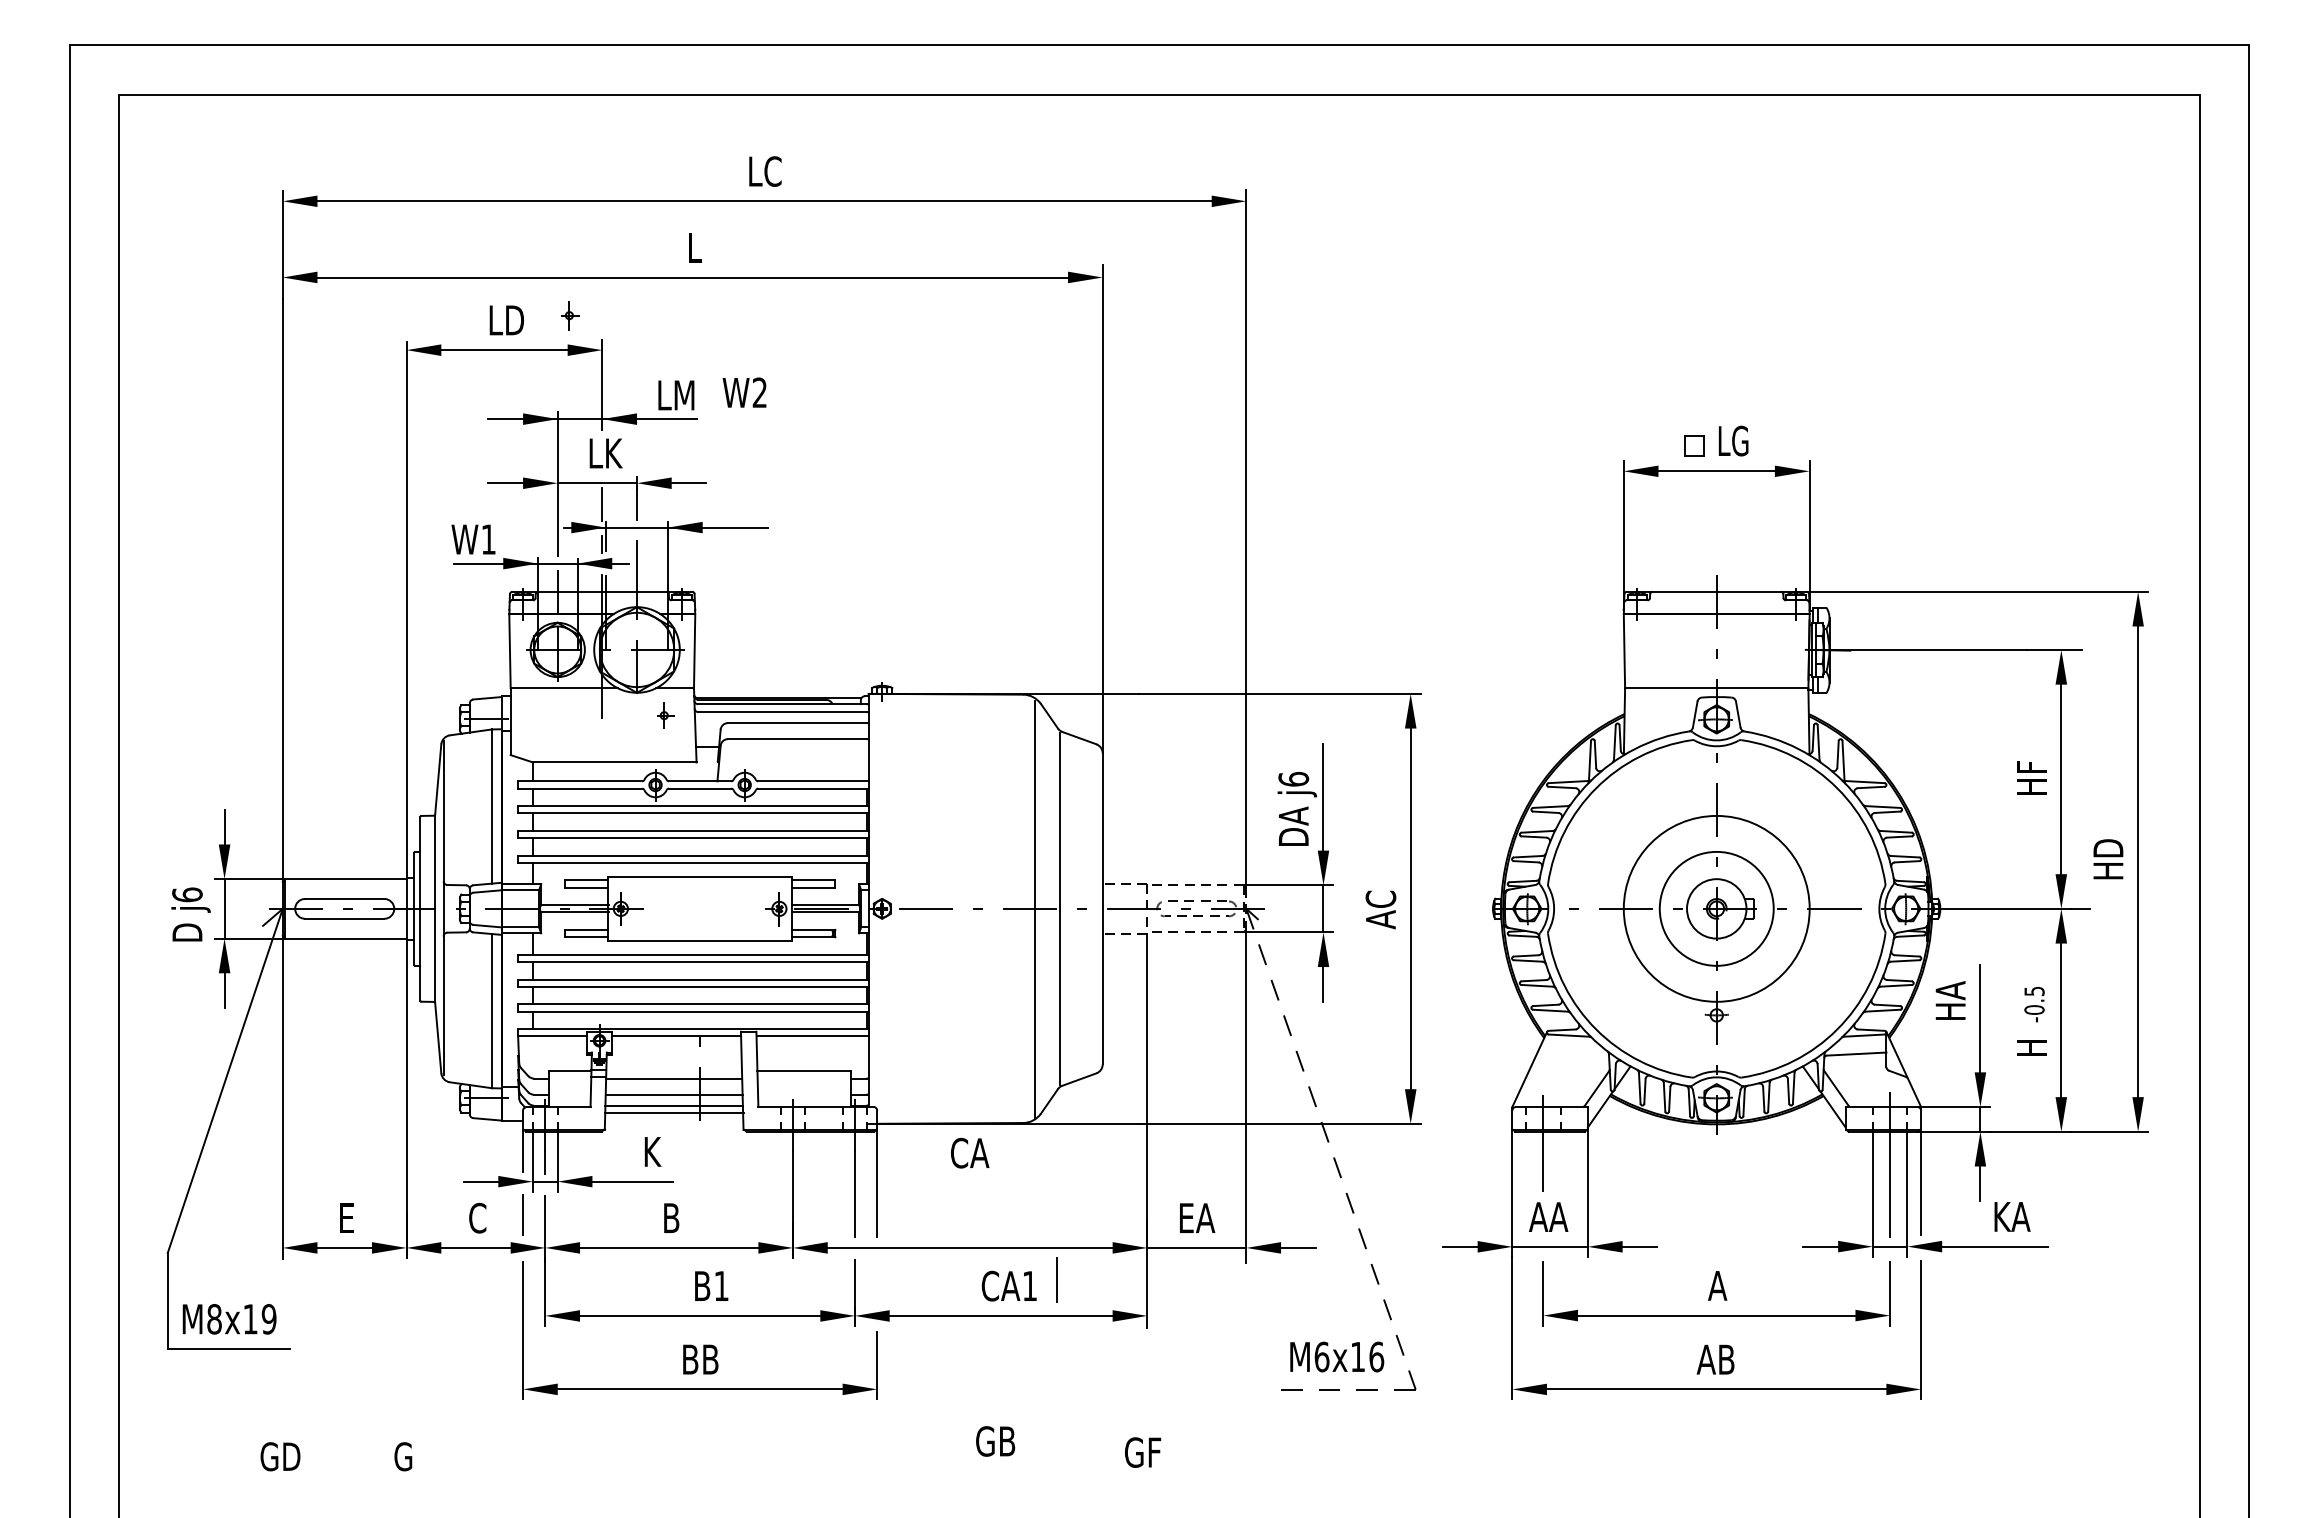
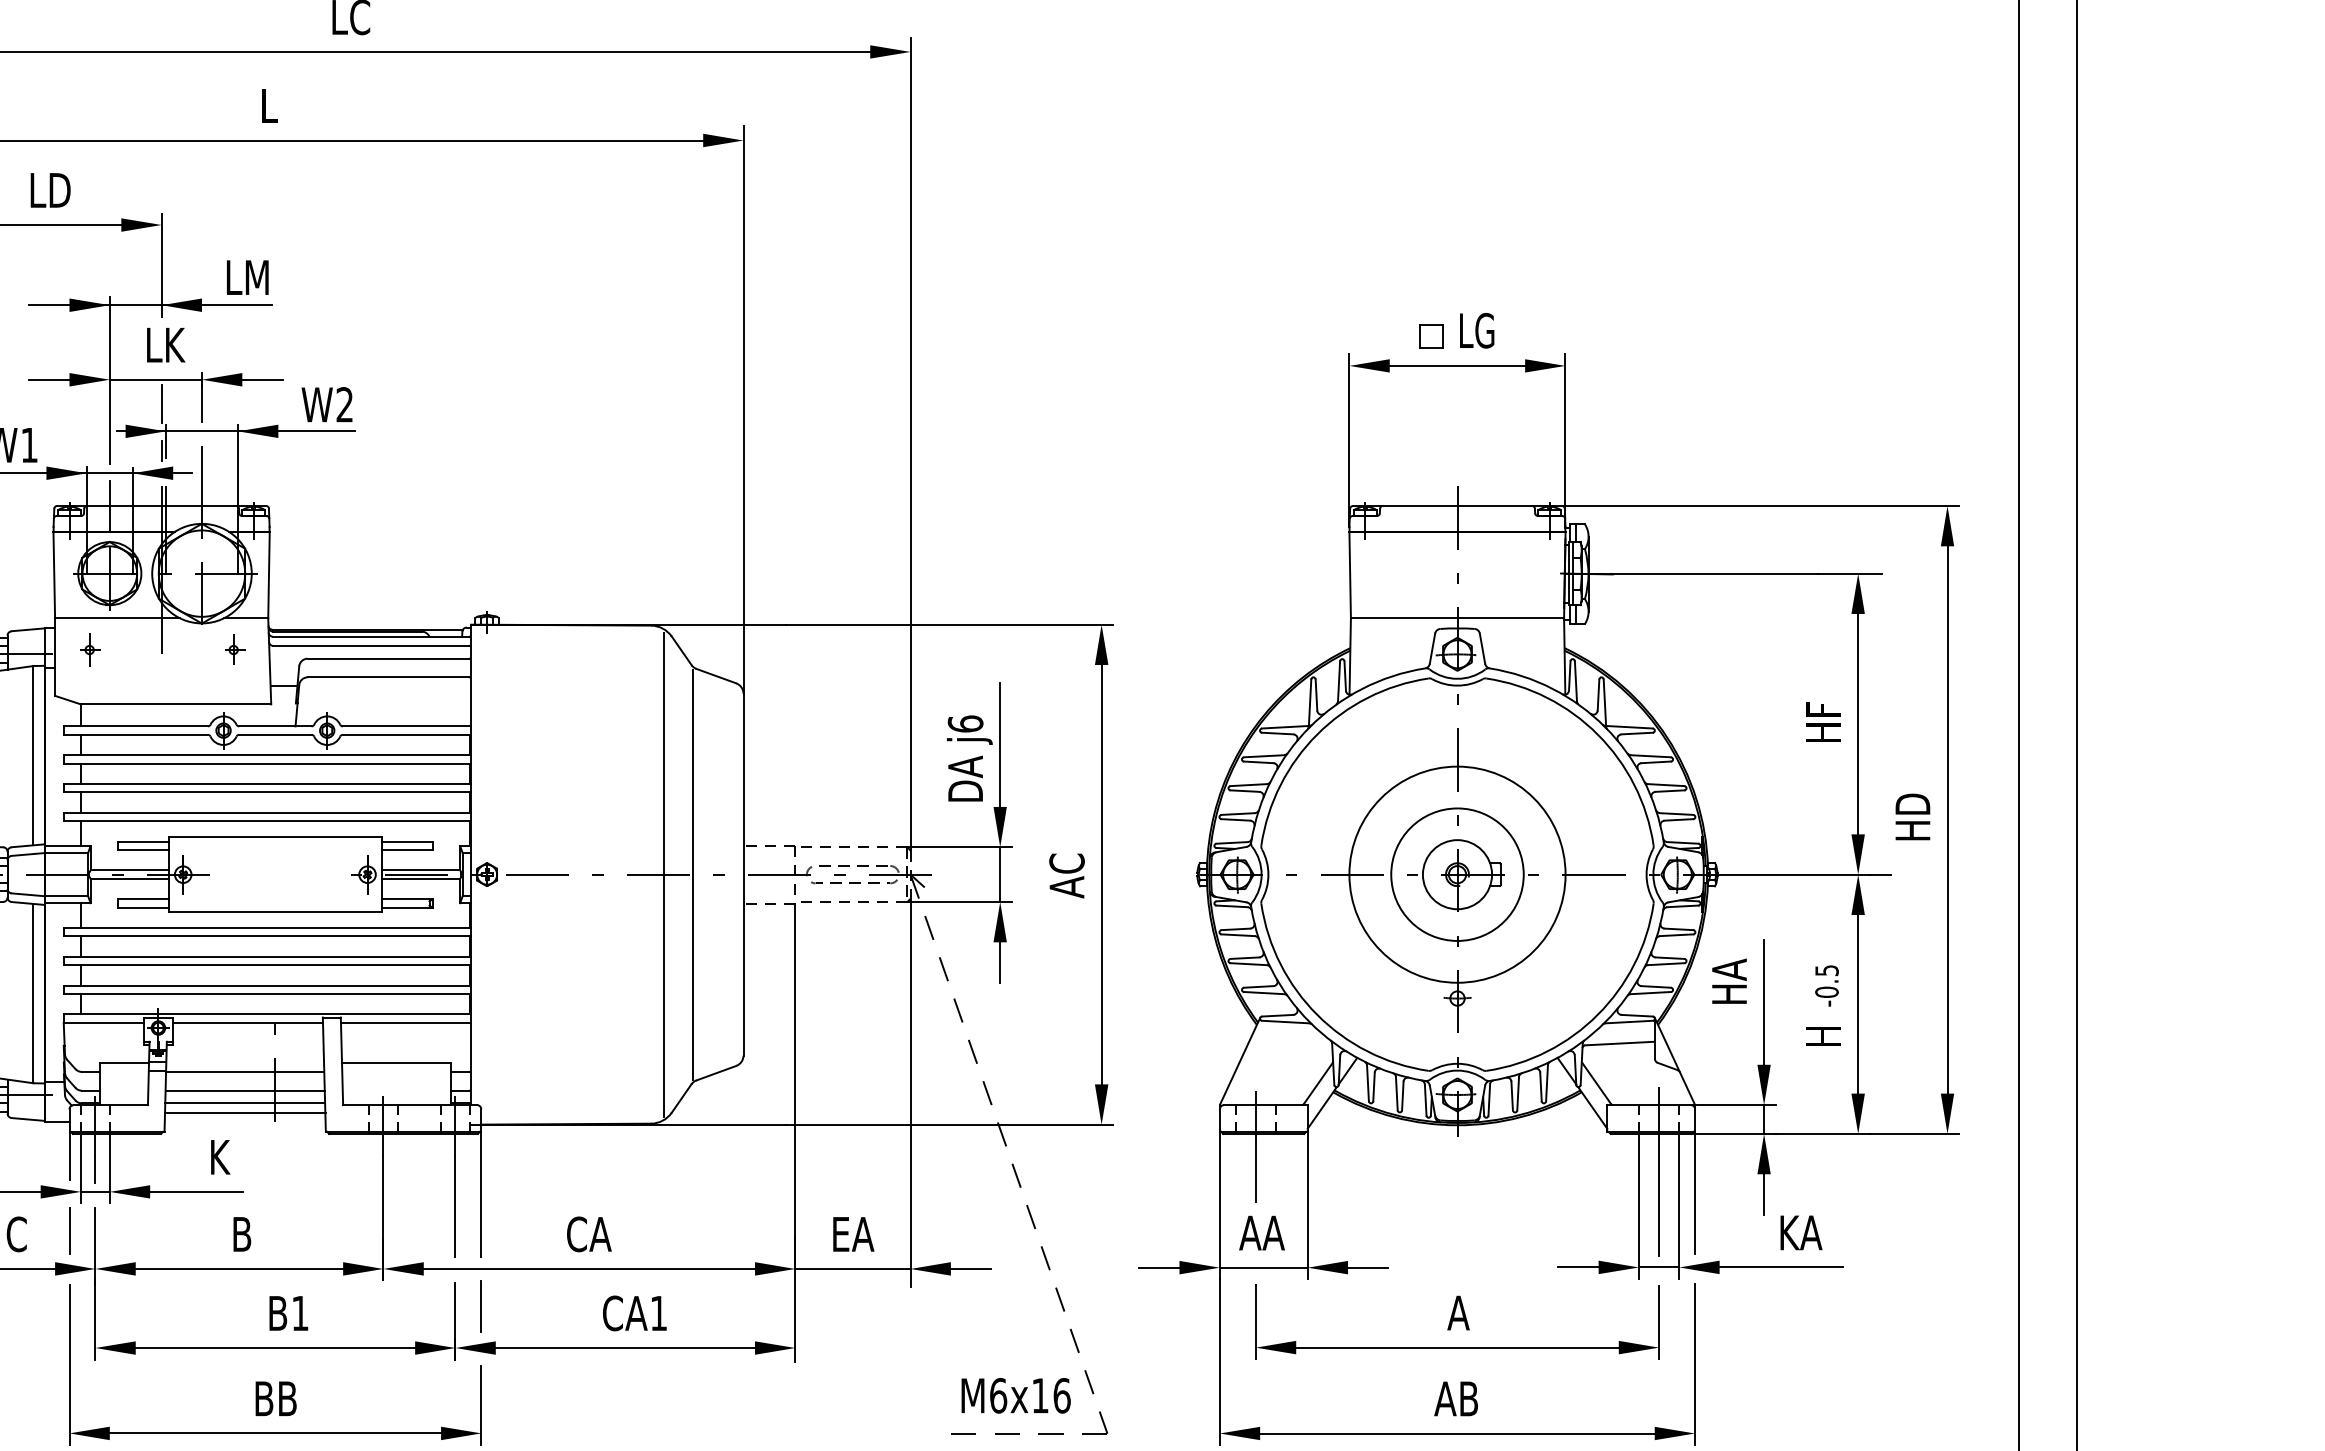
part: (570, 315) -> (90, 649), moved
text: (744, 392) -> (326, 404), moved
text: (970, 1152) -> (589, 1233), moved
line: (1056, 1279) -> (480, 1305), moved

